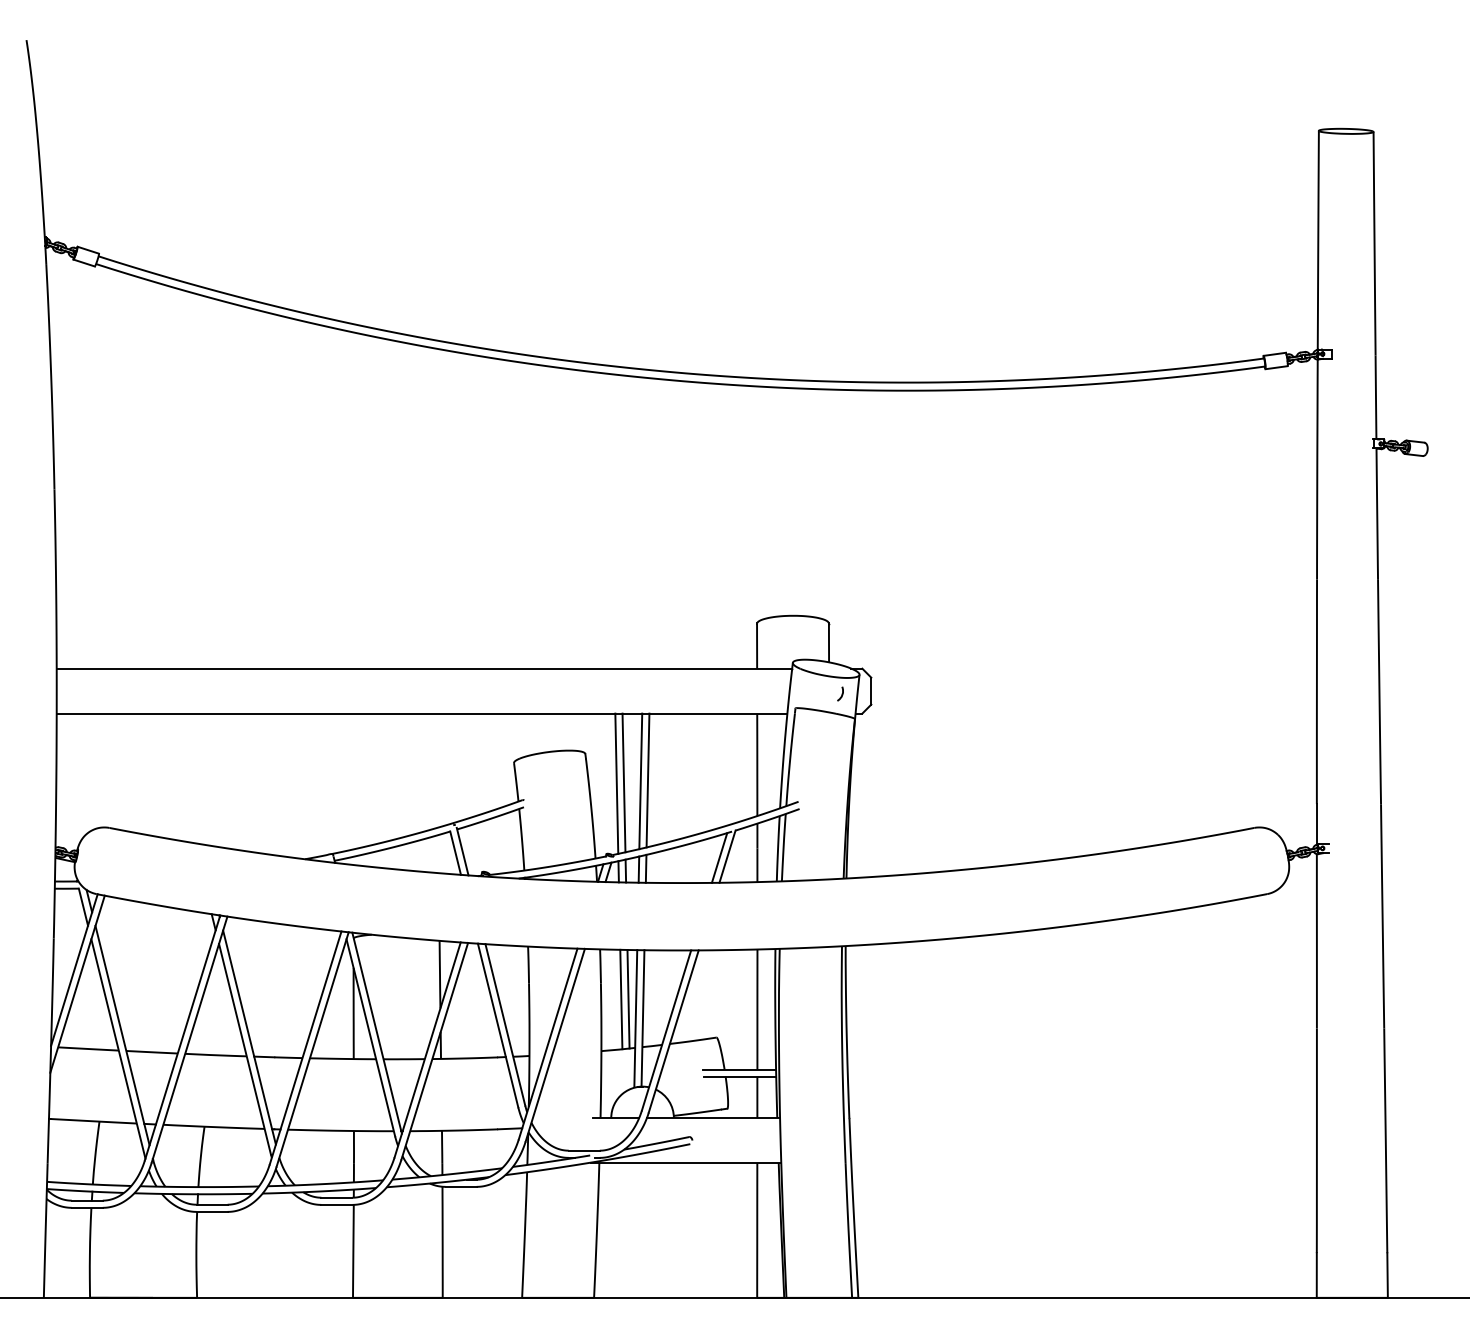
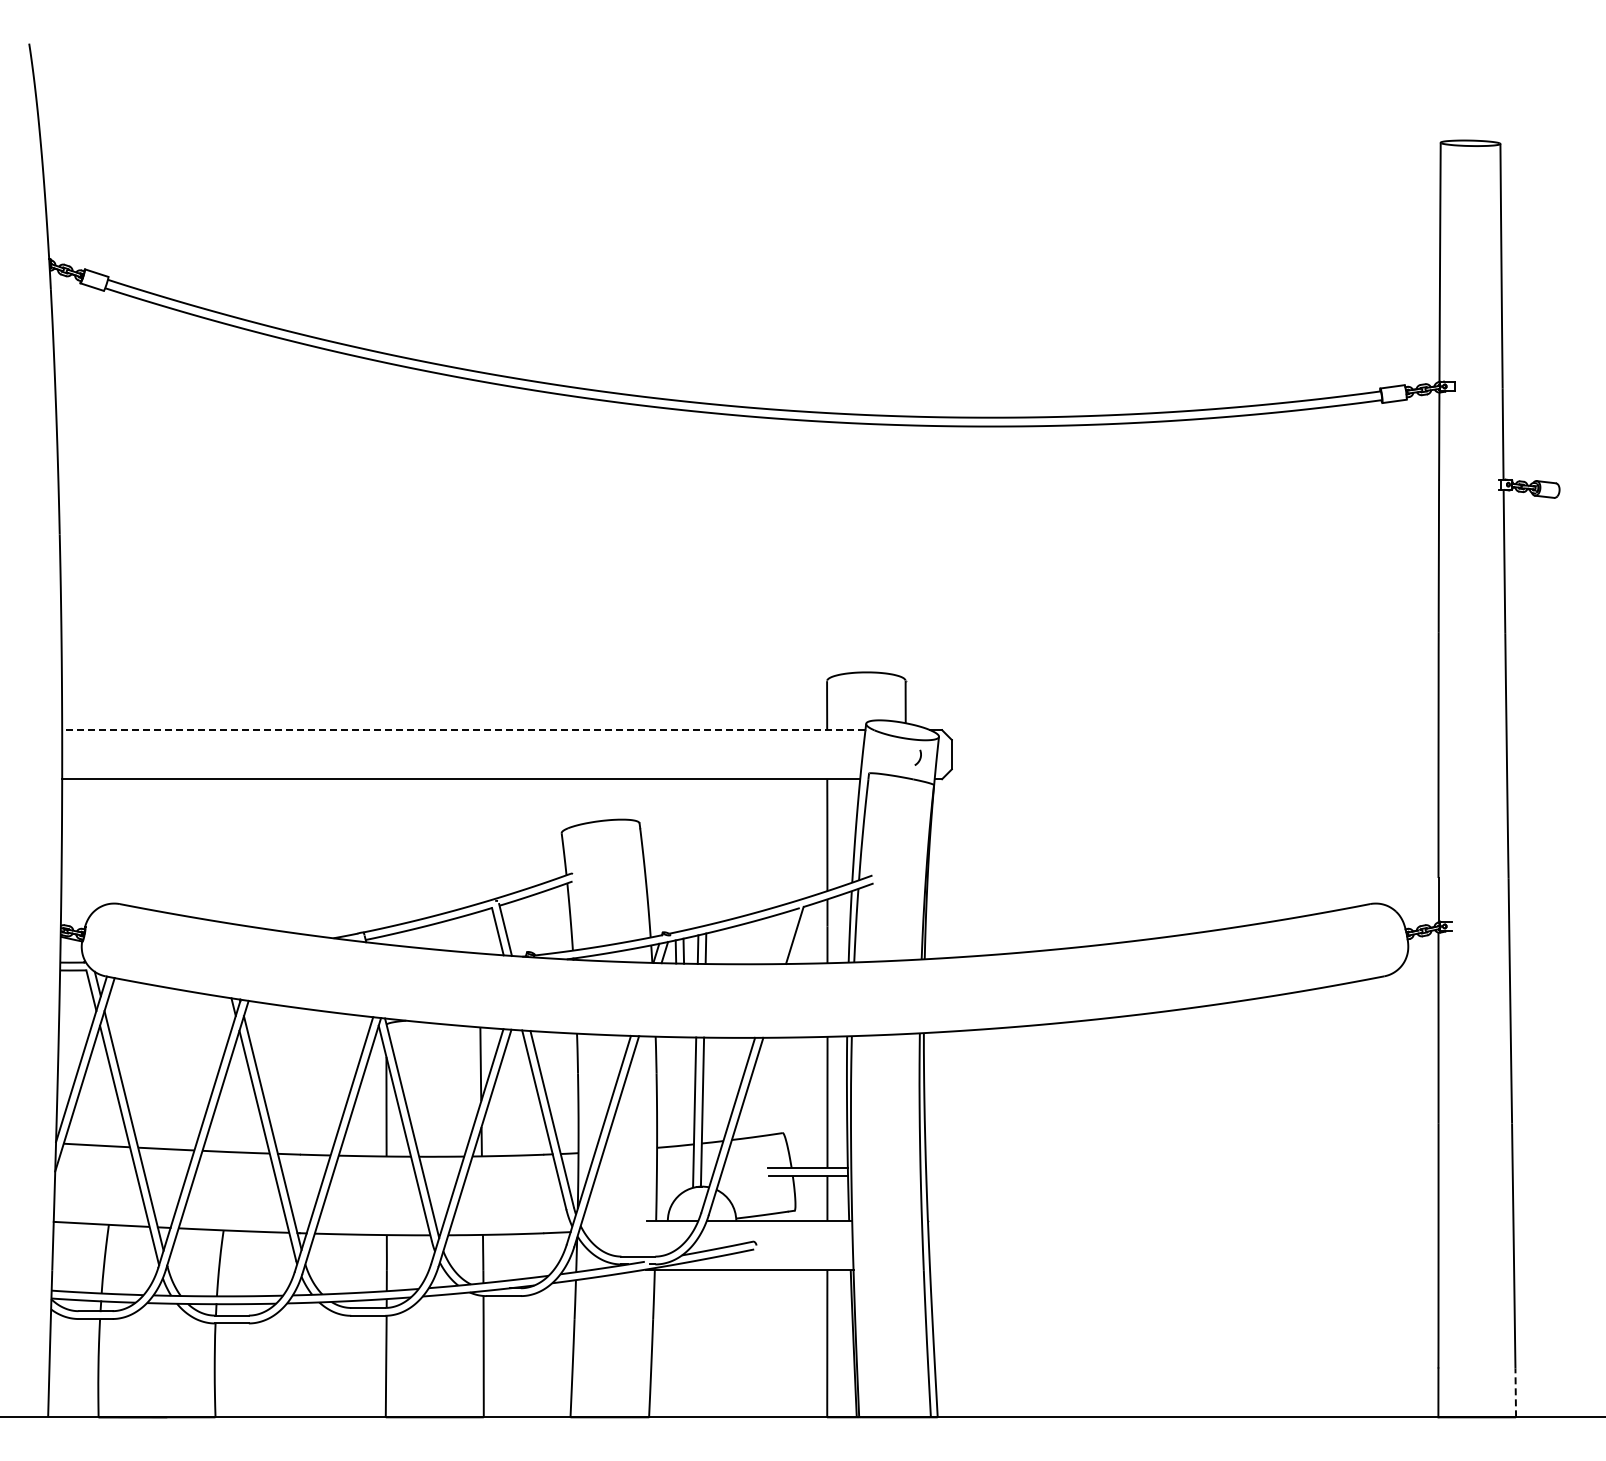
line: (424, 669) -> (463, 730), solid -> dashed
line: (647, 780) -> (707, 852), removed
line: (640, 781) -> (699, 853), removed
line: (623, 782) -> (681, 854), removed
line: (616, 783) -> (673, 855), removed
line: (718, 857) -> (785, 936), removed
line: (628, 998) -> (686, 1090), removed
line: (621, 999) -> (678, 1091), removed
line: (1387, 1275) -> (1515, 1392), solid -> dashed

